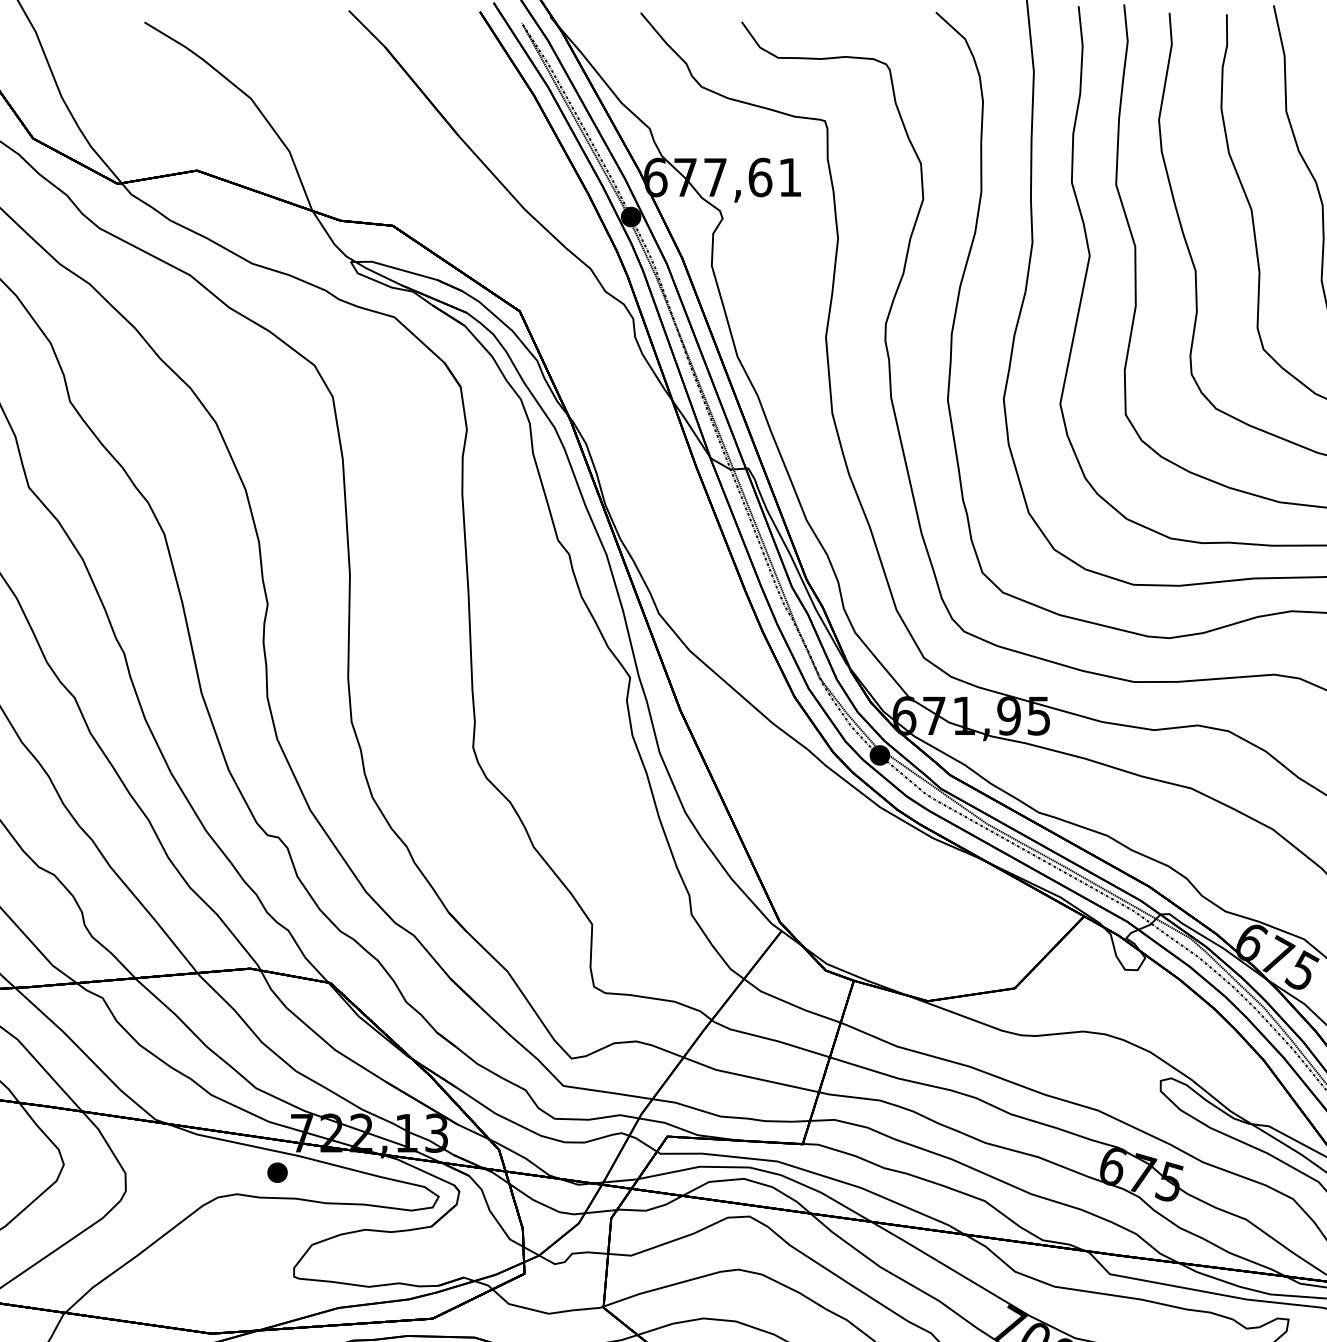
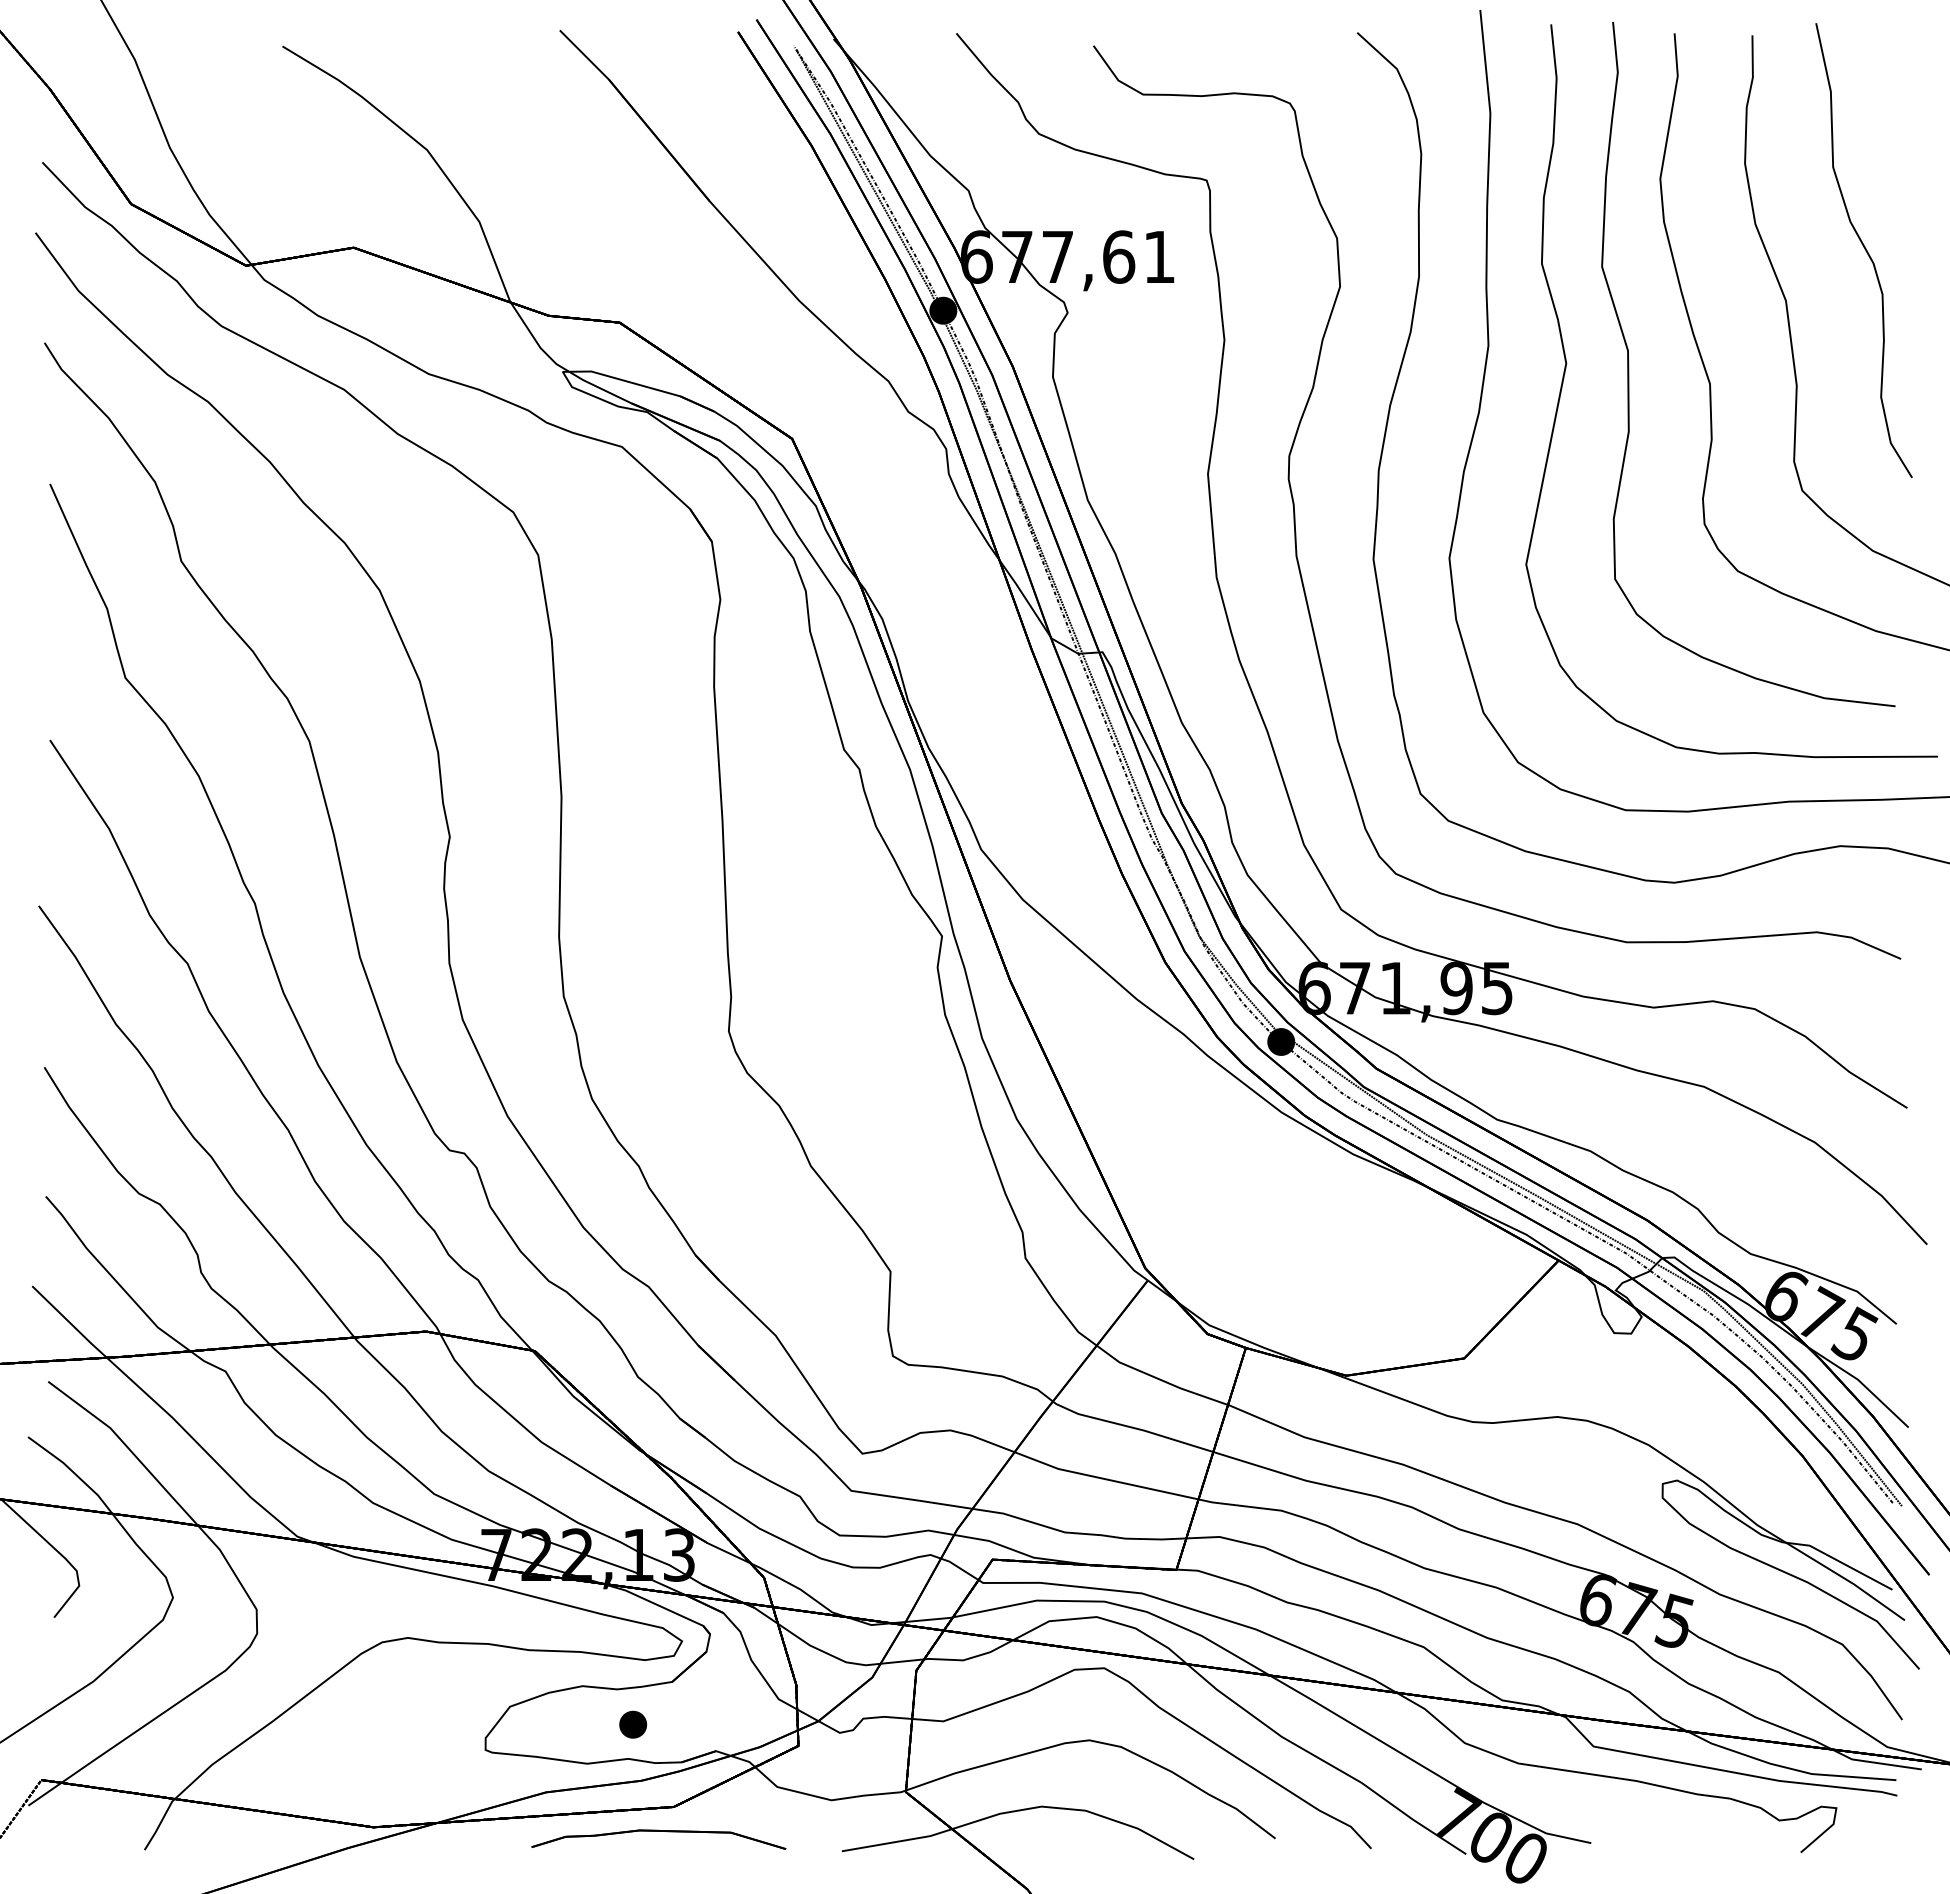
part: (277, 1172) -> (633, 1724), moved

